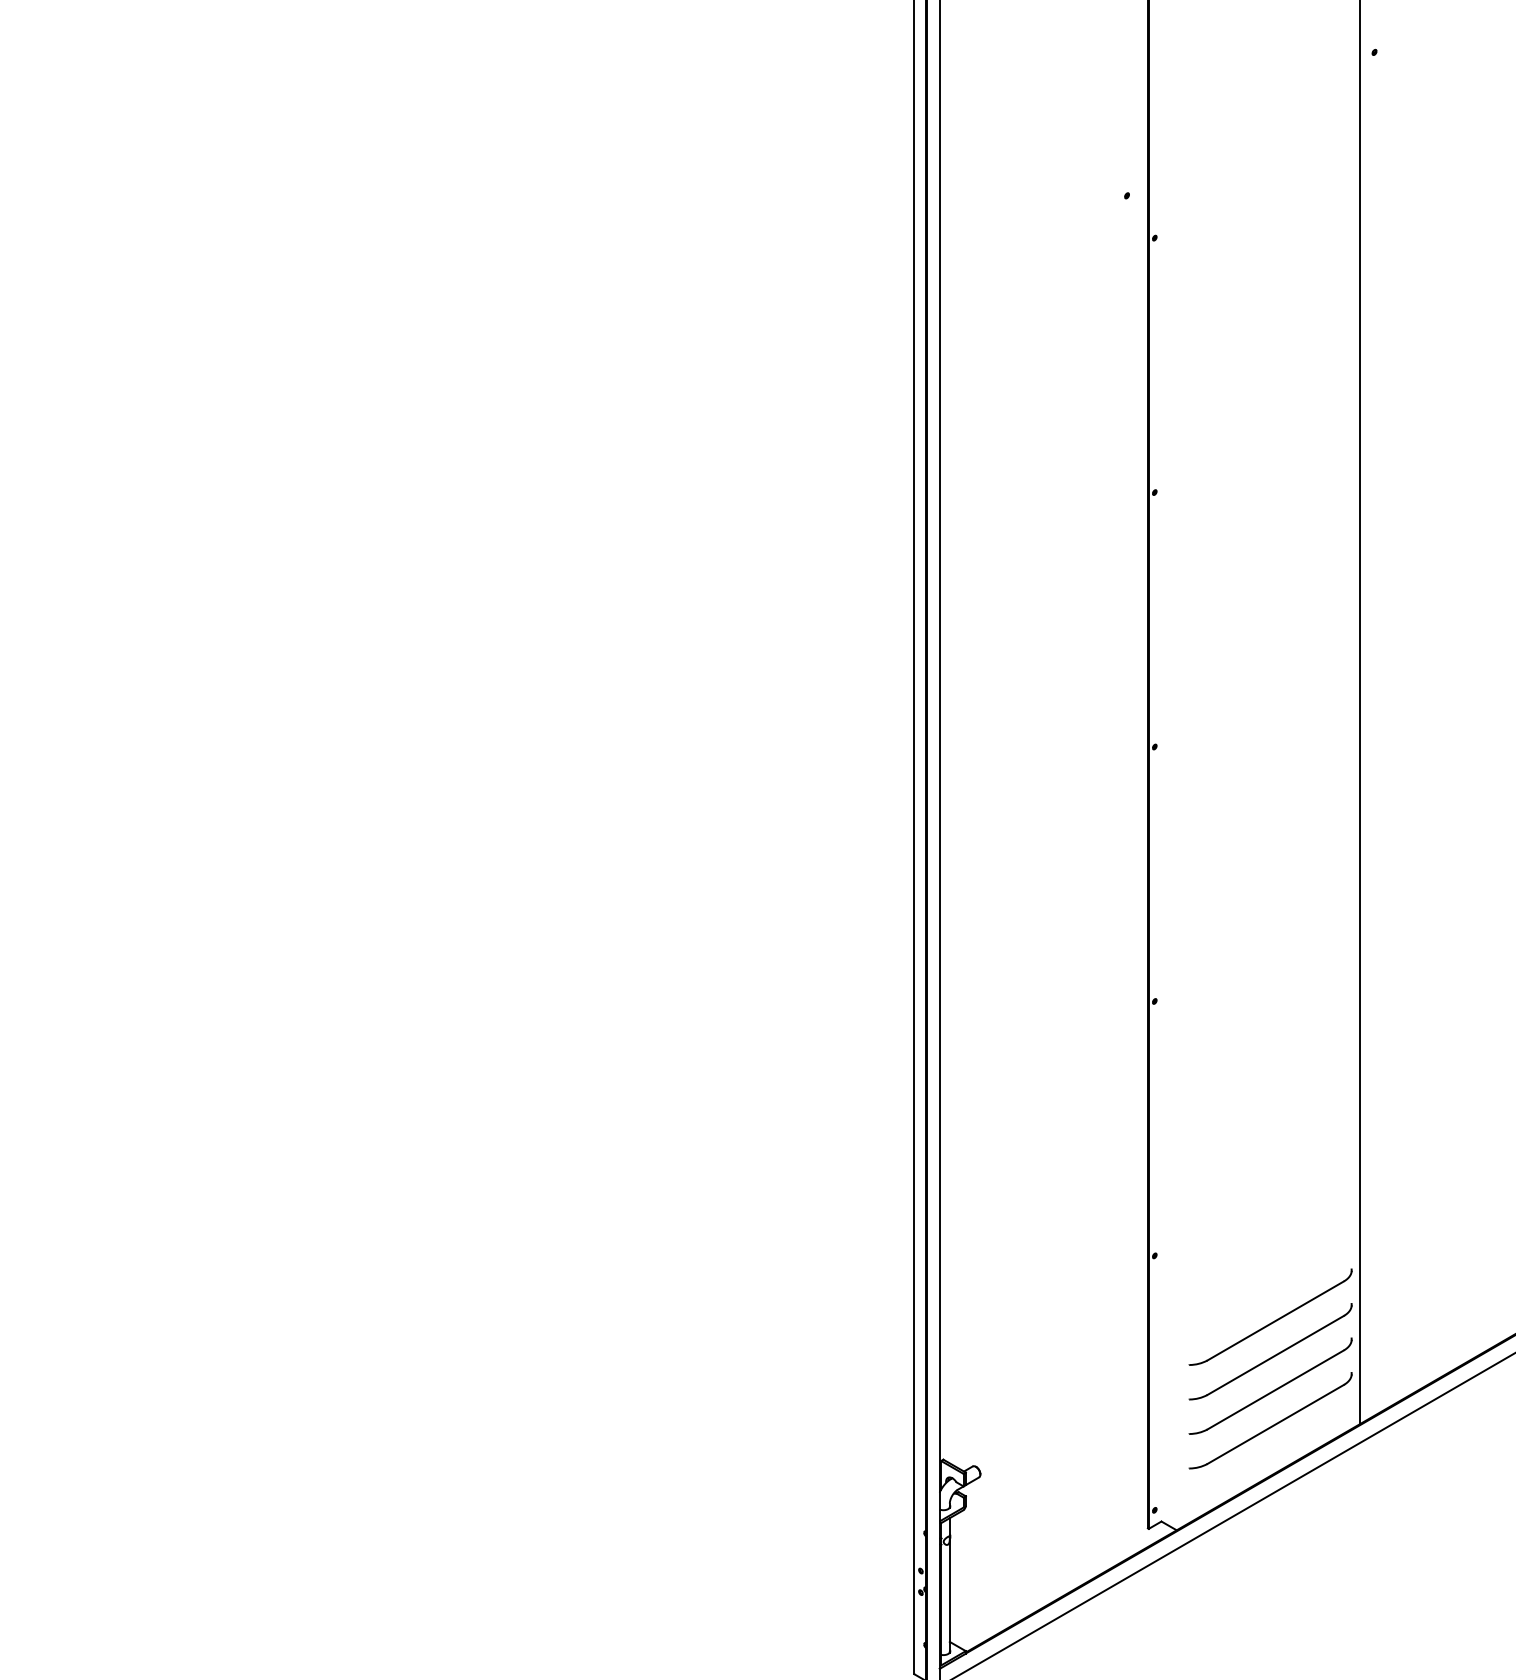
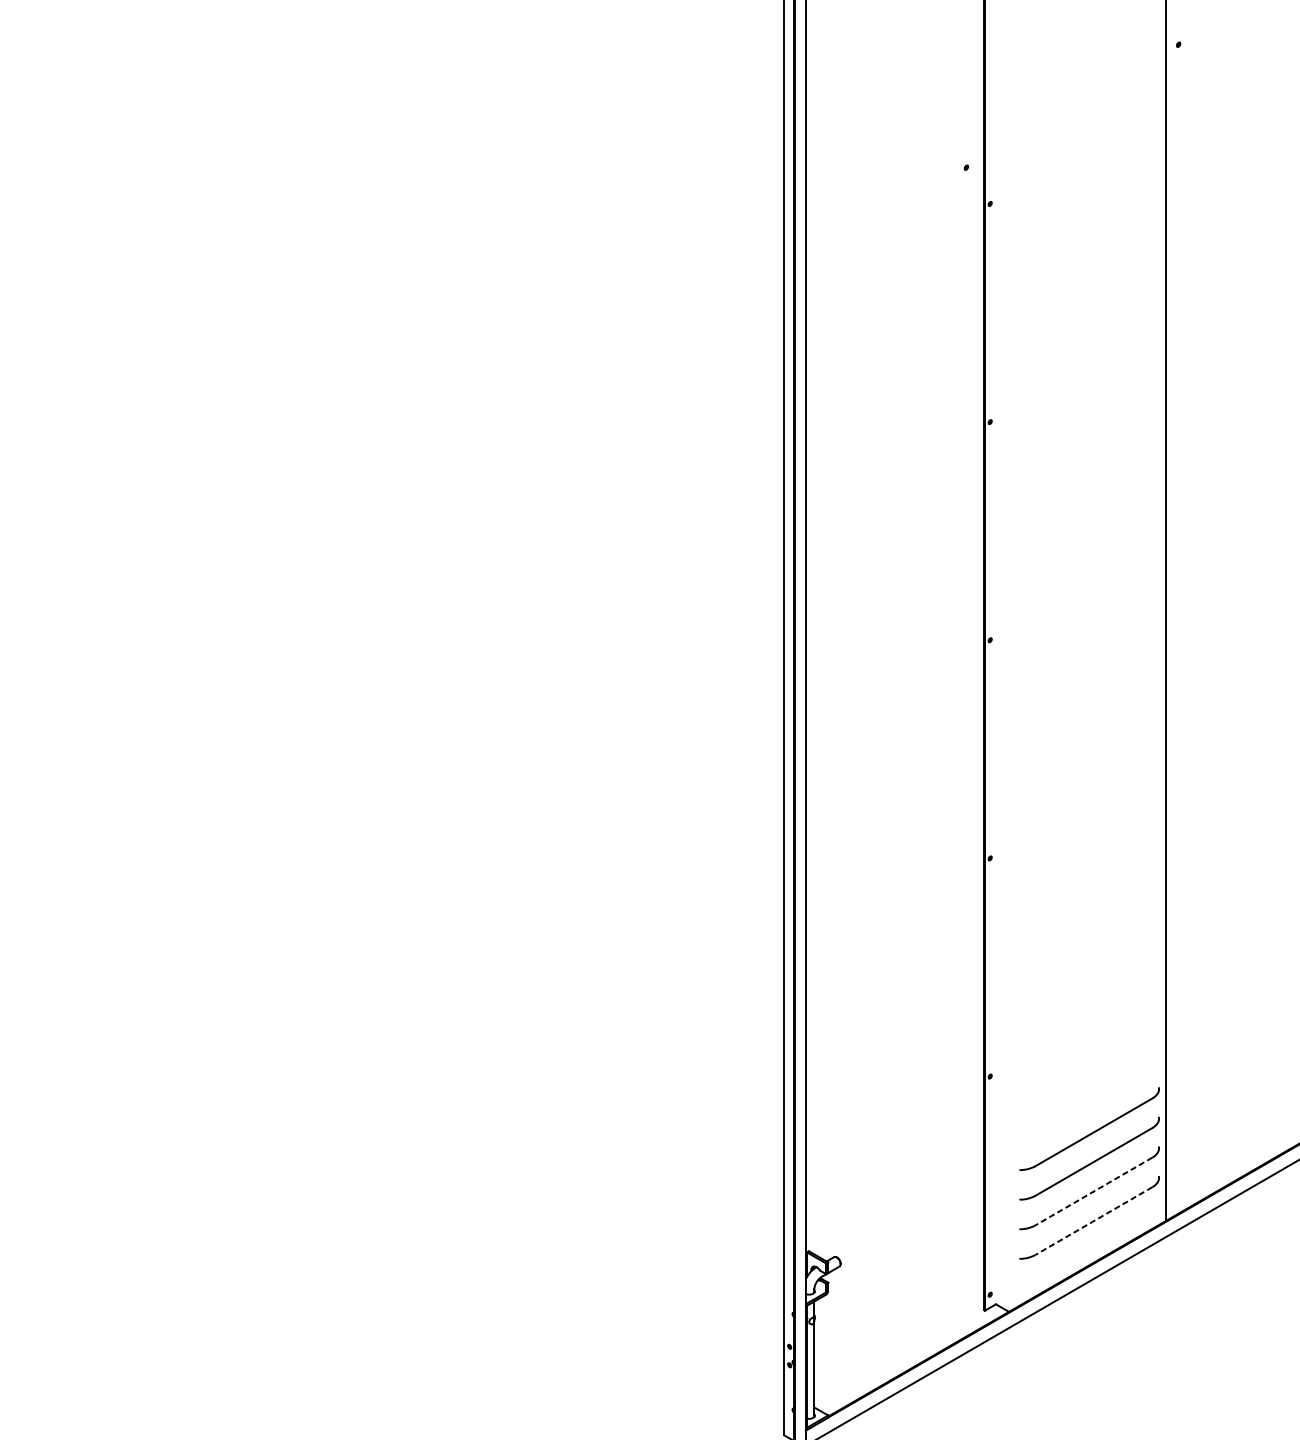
line: (1275, 1389) -> (1093, 1191), solid -> dashed
line: (1275, 1424) -> (1093, 1221), solid -> dashed

